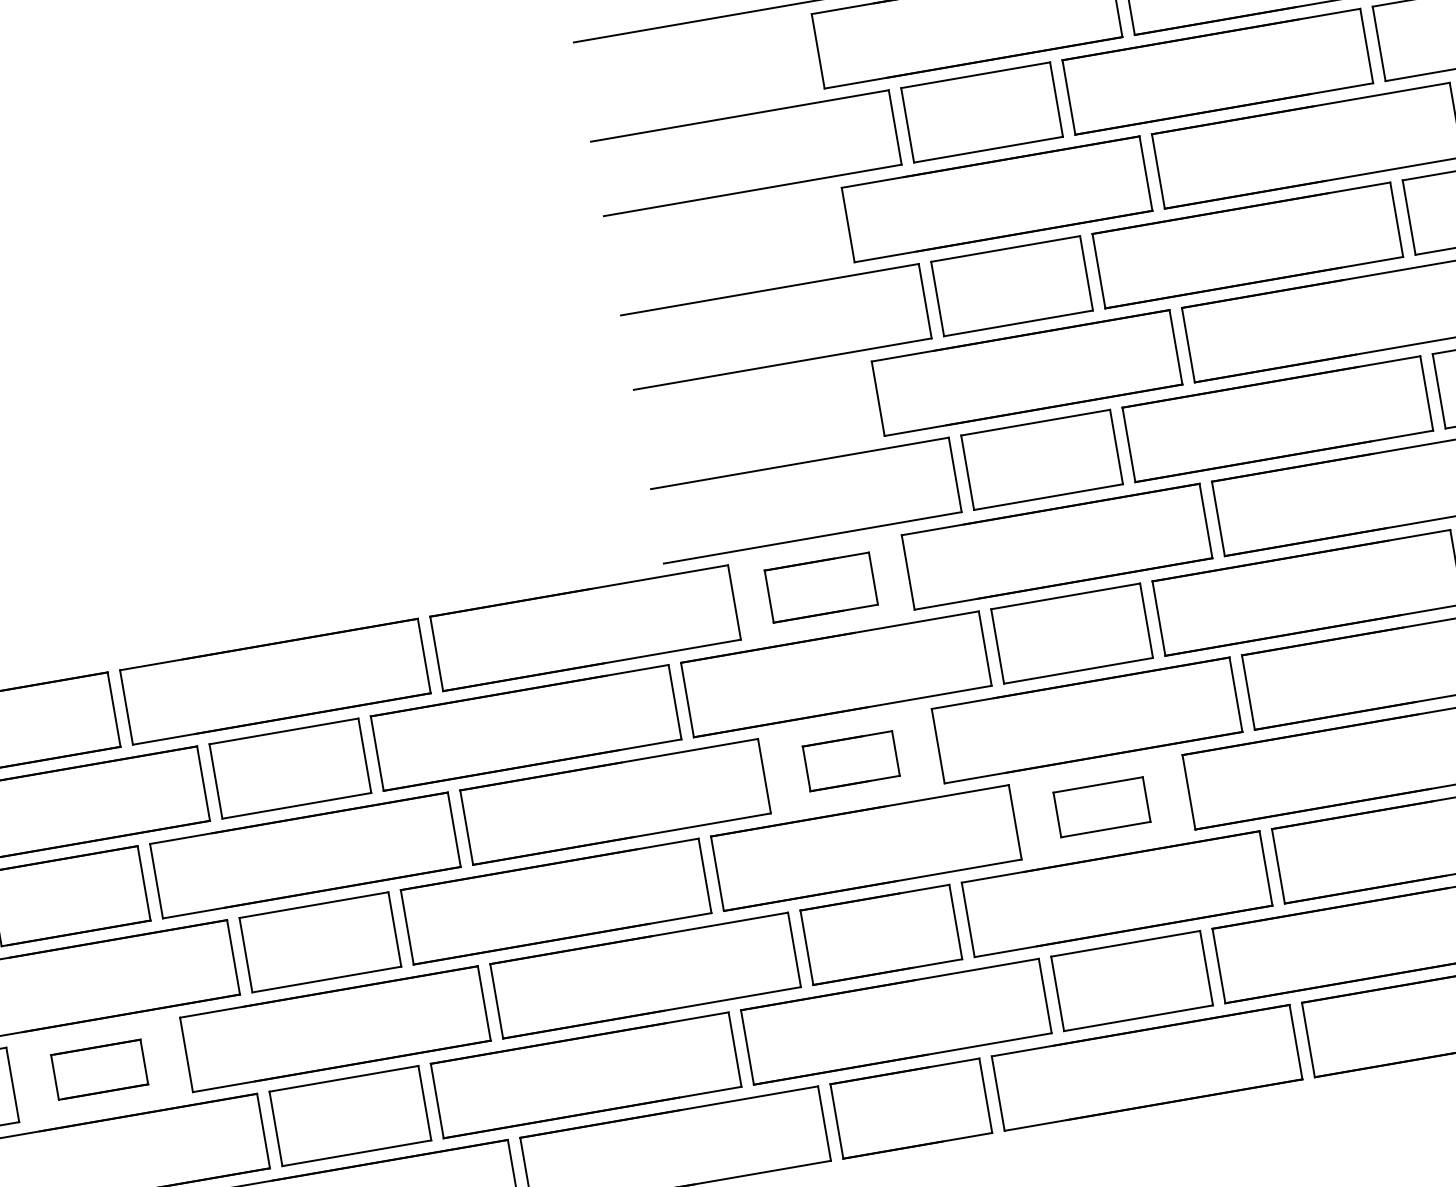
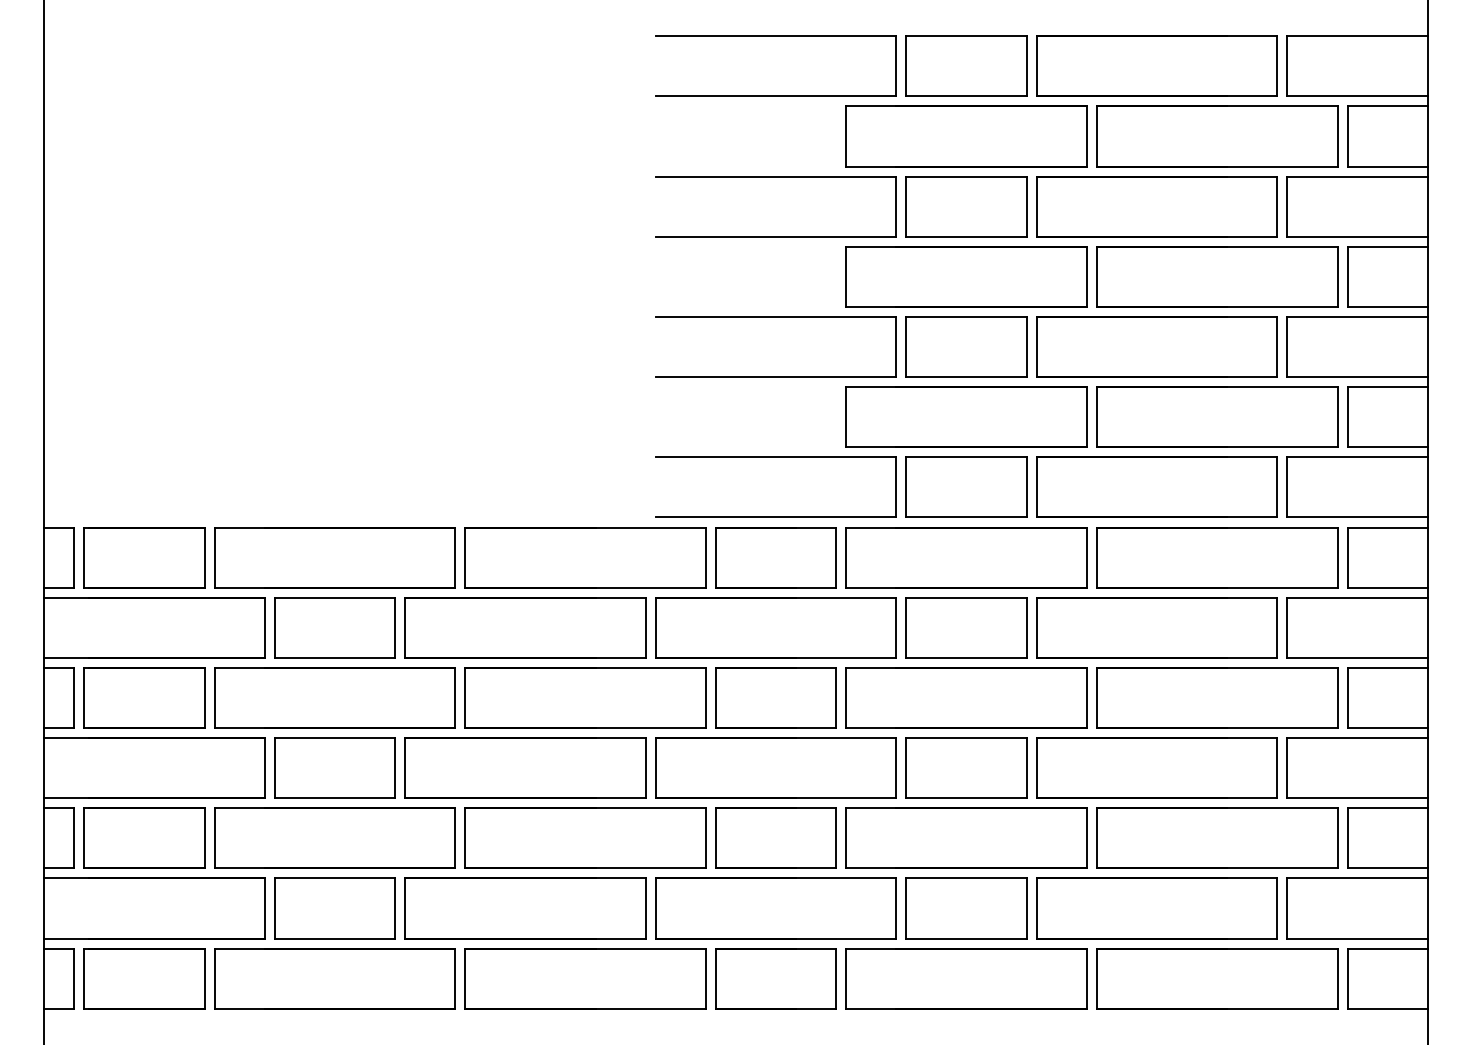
part: (820, 587) -> (775, 557), size x1.43
part: (850, 760) -> (775, 697), size x1.67
part: (1101, 806) -> (966, 767), size x1.67
part: (99, 1068) -> (144, 837), size x1.67

